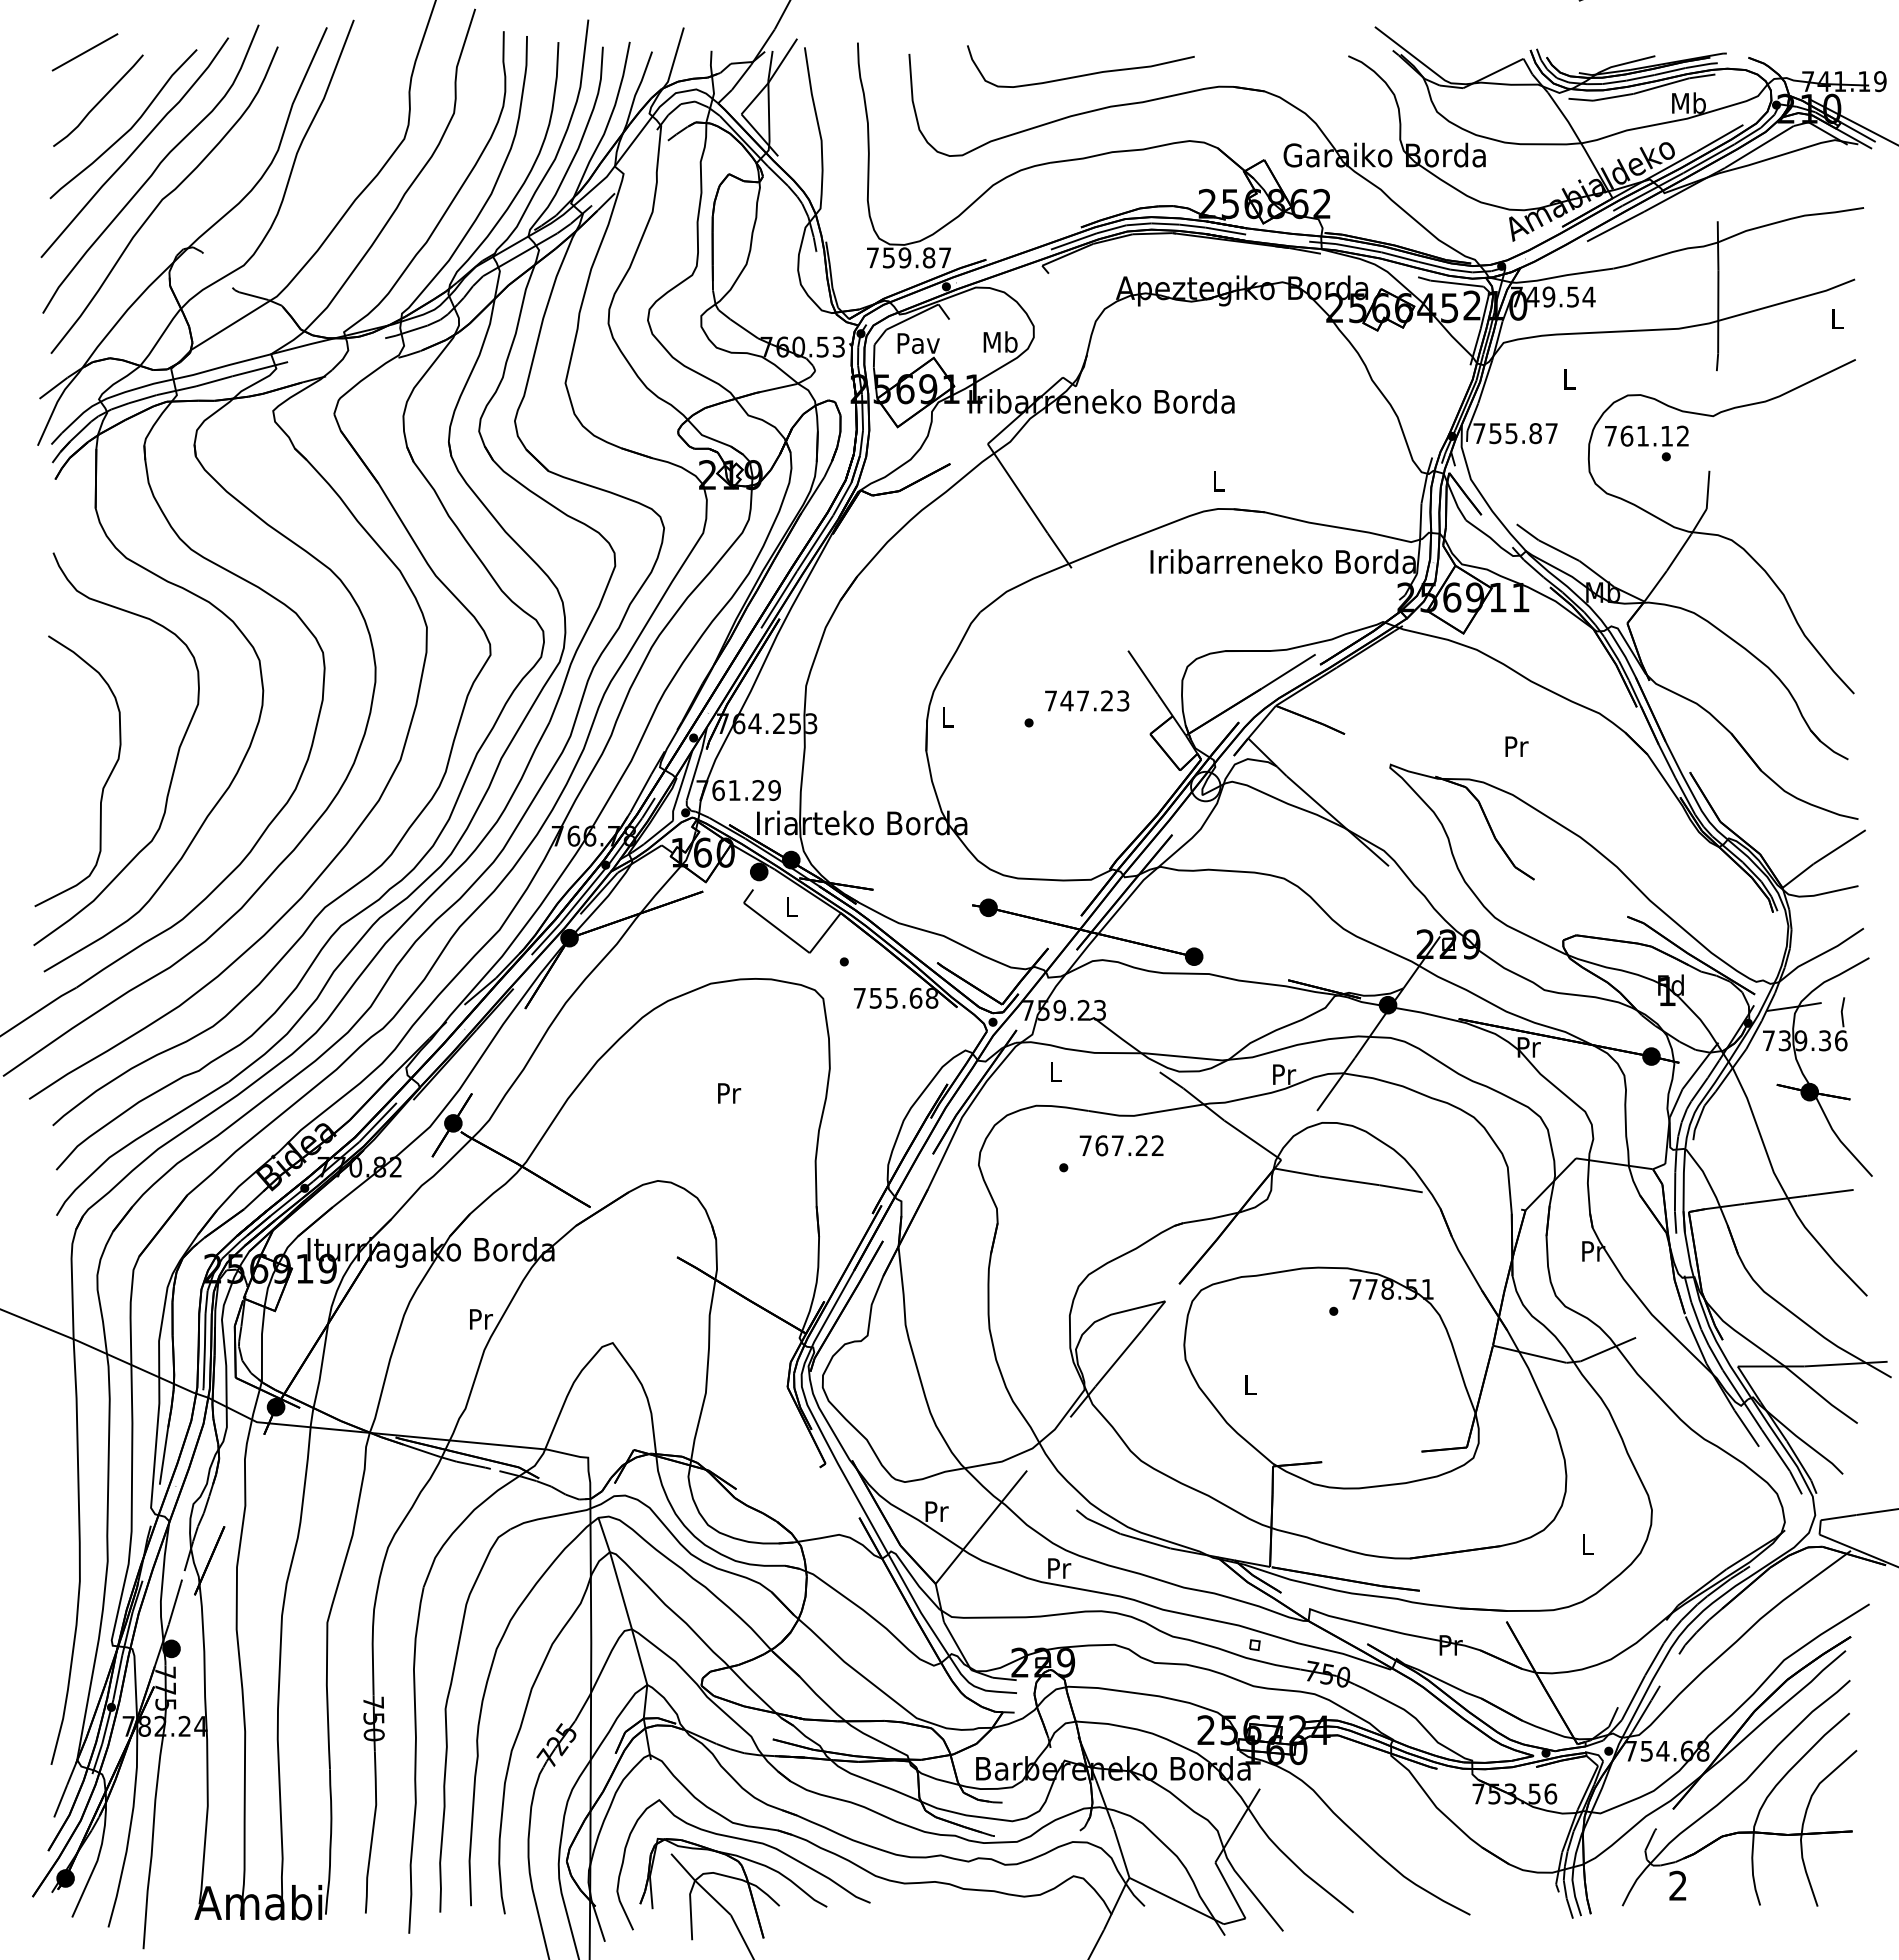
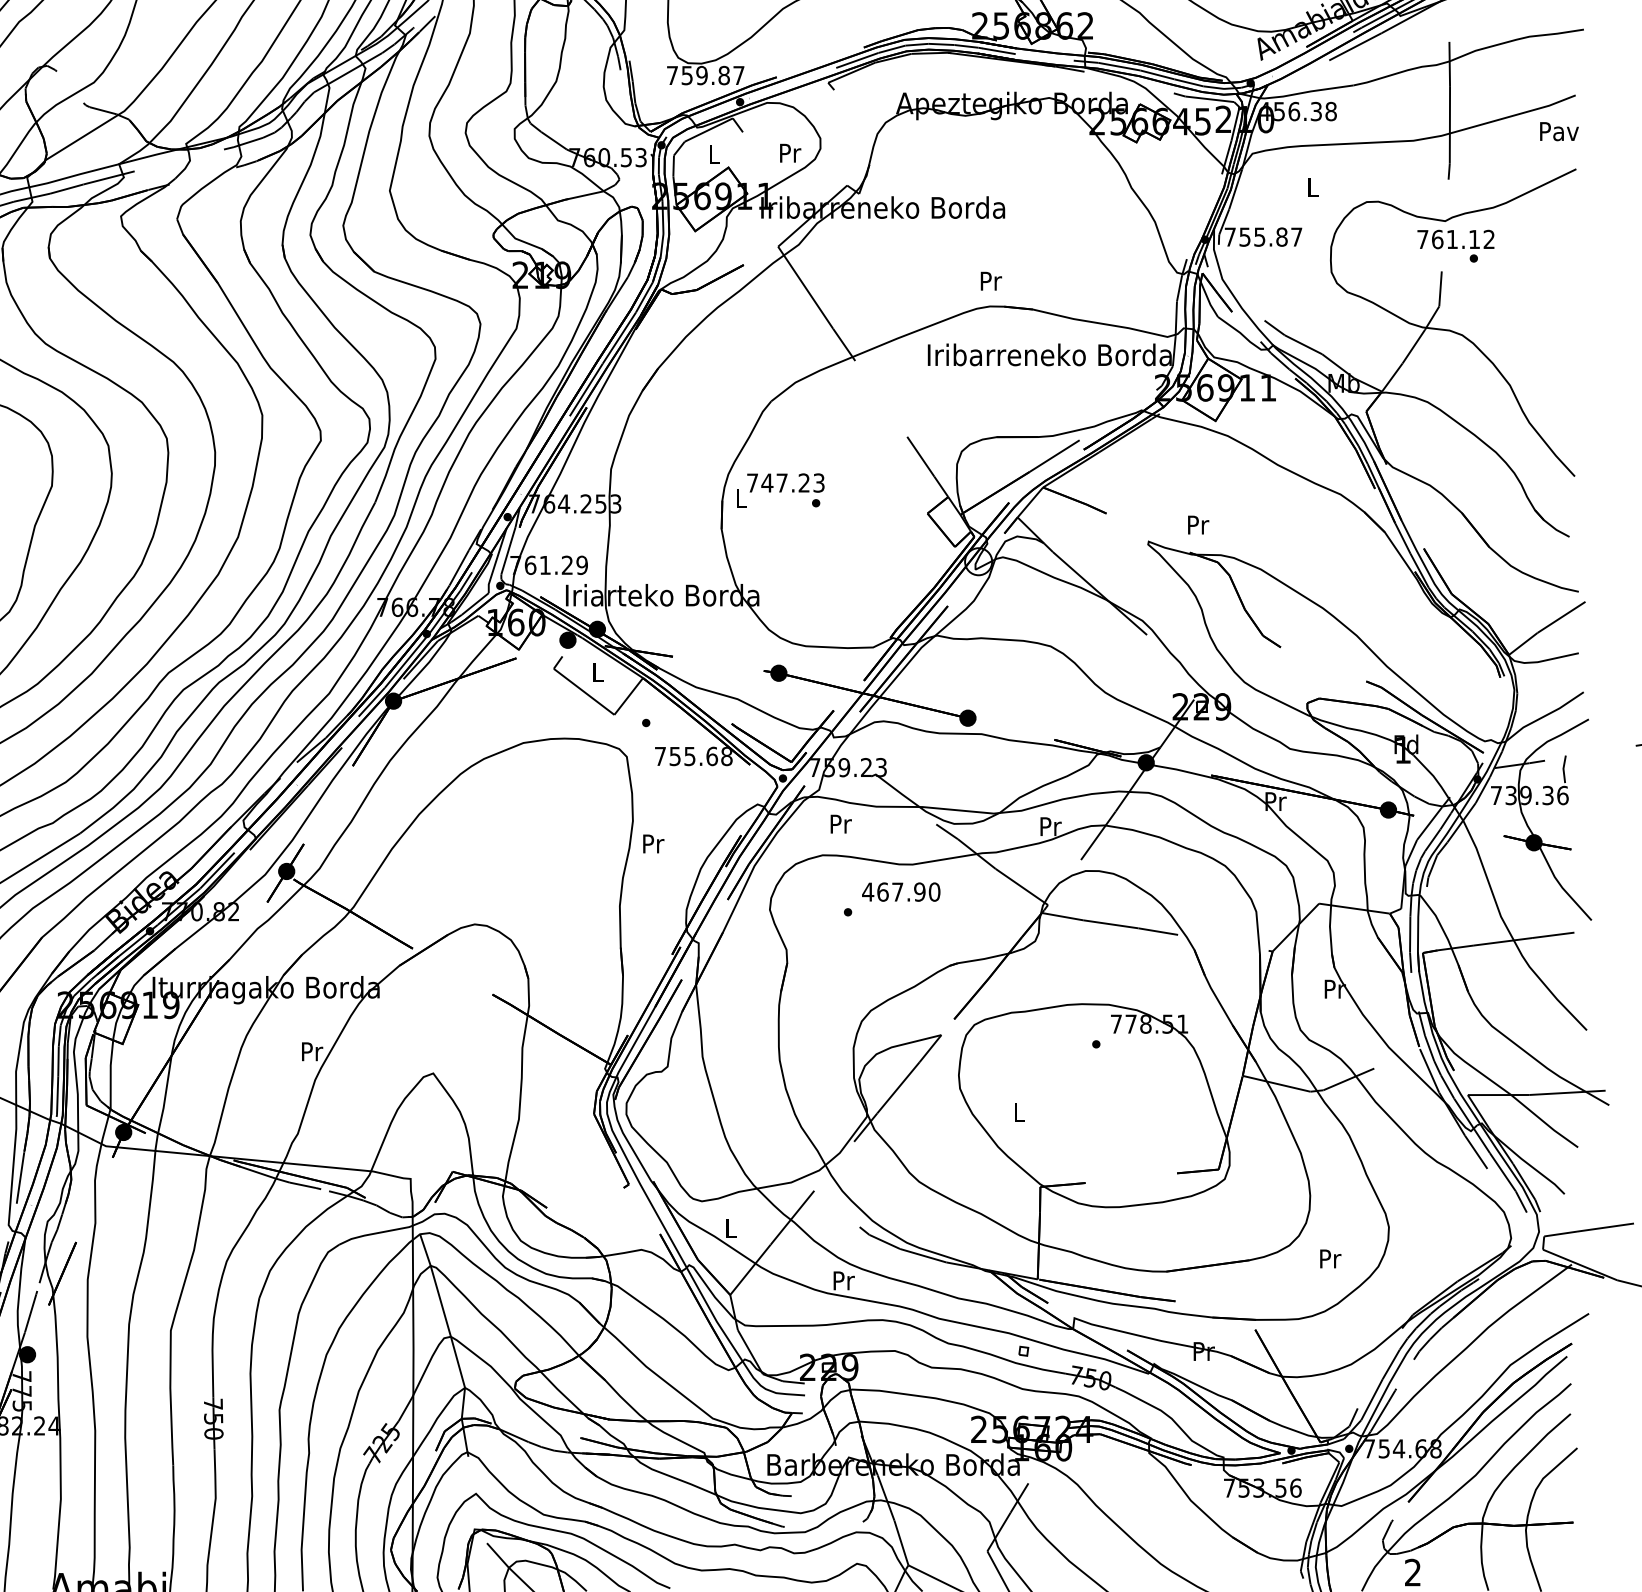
text: (1553, 296) -> (1298, 111), 749.54 -> 456.38
text: (1837, 318) -> (1559, 131), L -> Pav
text: (1000, 341) -> (789, 152), Mb -> Pr
text: (918, 343) -> (714, 154), Pav -> L
text: (1646, 443) -> (1455, 246), moved
text: (1219, 481) -> (991, 281), L -> Pr
text: (1087, 700) -> (786, 482), moved
text: (1516, 746) -> (1198, 524), moved
text: (1056, 1071) -> (841, 823), L -> Pr
text: (729, 1093) -> (653, 844), moved
text: (1121, 1145) -> (901, 891), 767.22 -> 467.90
text: (936, 1511) -> (730, 1228), Pr -> L
text: (1588, 1544) -> (1330, 1258), L -> Pr

